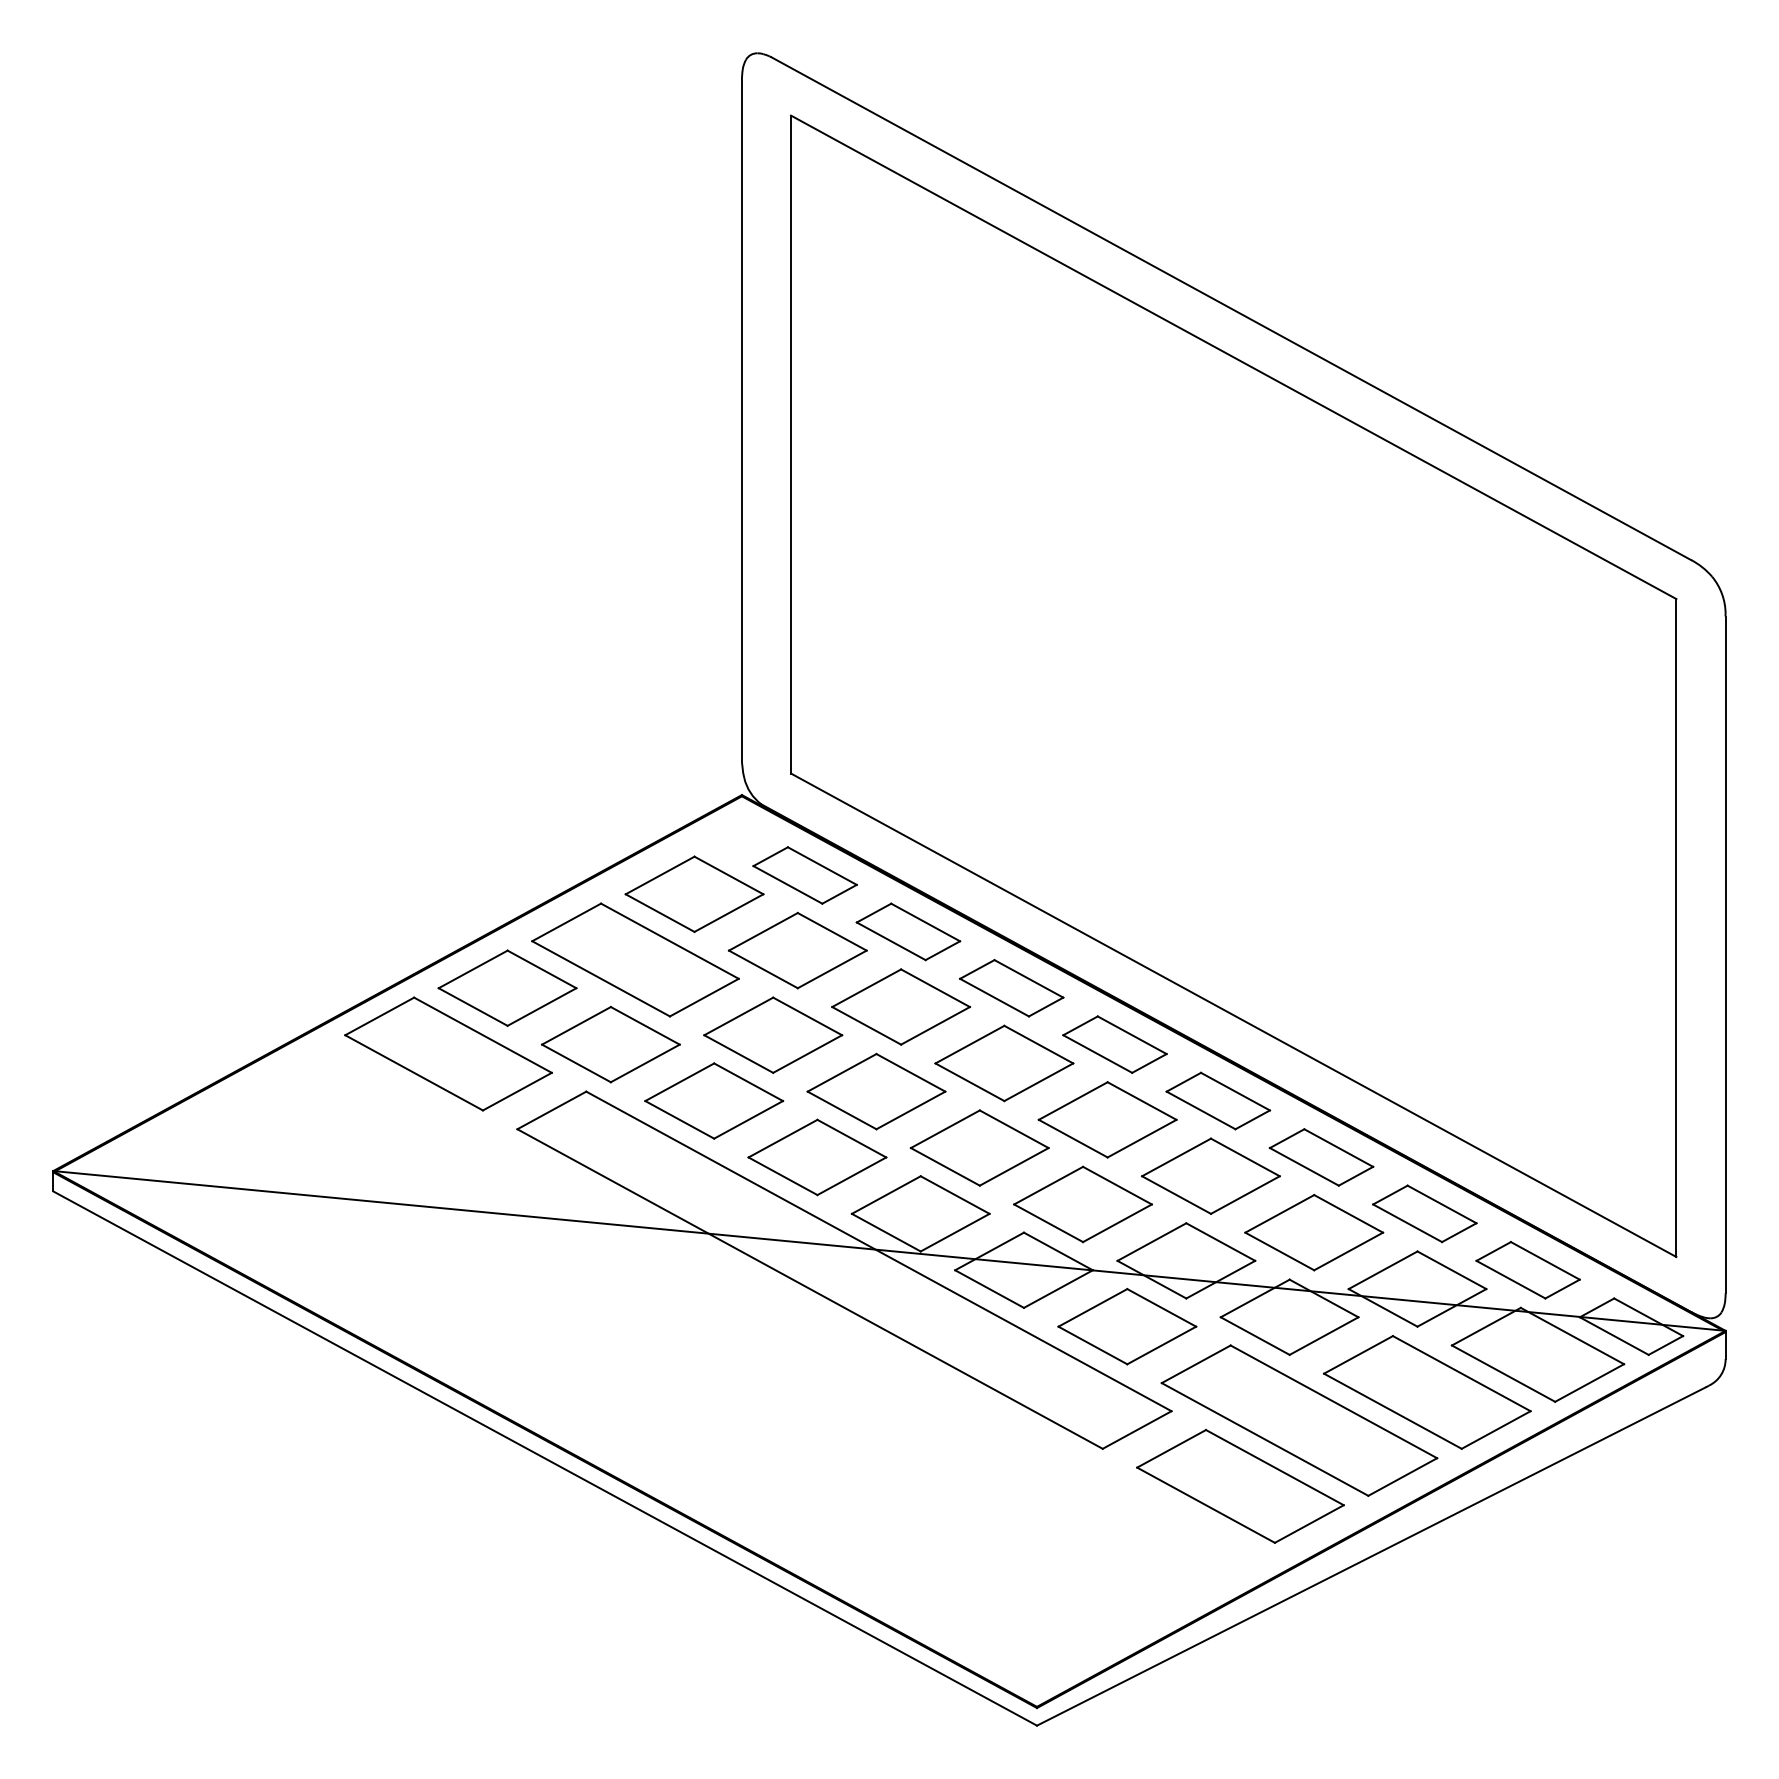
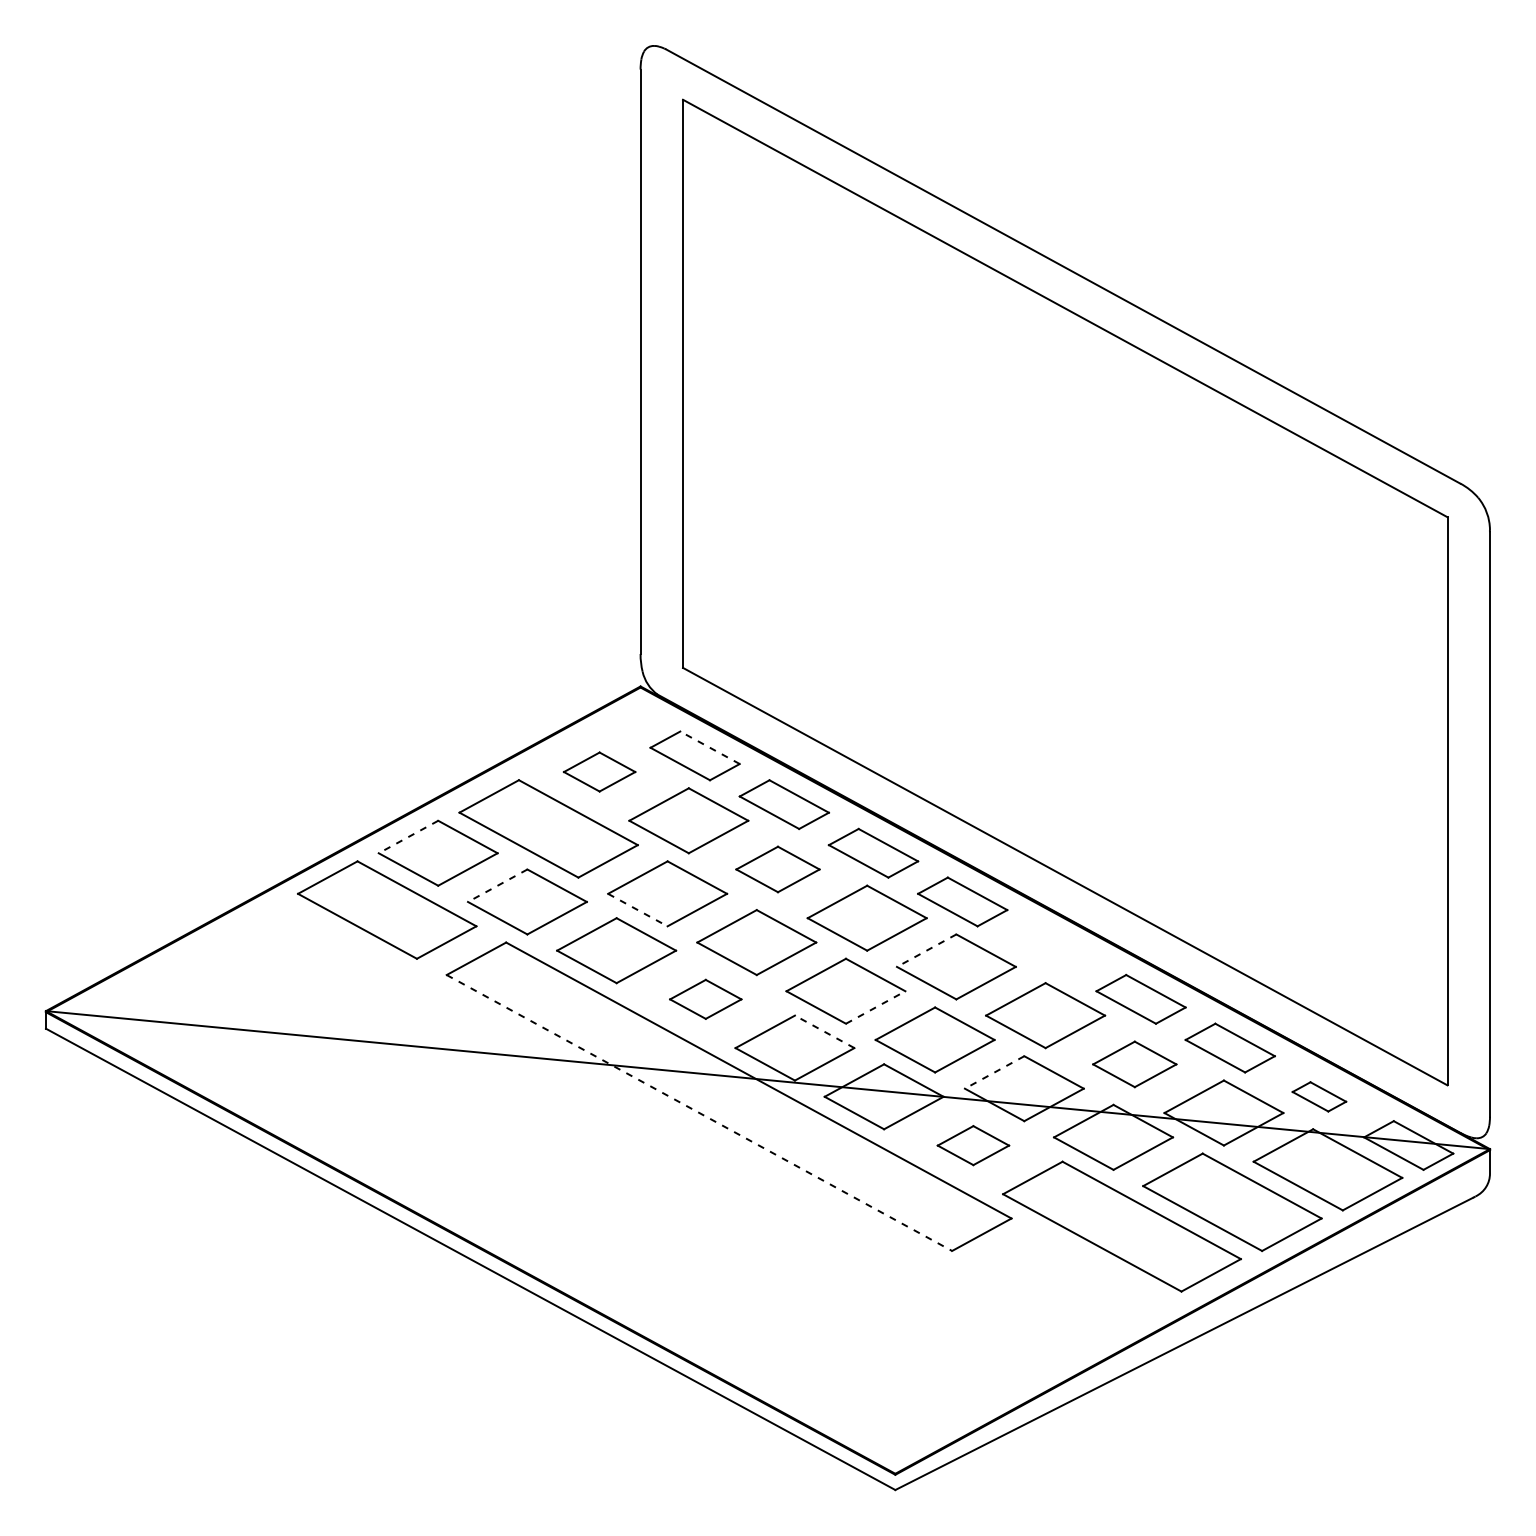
line: (821, 865) -> (709, 747), solid -> dashed
part: (694, 893) -> (599, 771), size x0.6
line: (472, 969) -> (407, 837), solid -> dashed
part: (900, 1006) -> (777, 869), size x0.7
line: (576, 1026) -> (497, 886), solid -> dashed
line: (739, 1054) -> (638, 910), solid -> dashed
part: (1218, 1100) -> (1052, 950), removed
line: (1072, 1101) -> (926, 951), solid -> dashed
part: (817, 1157) -> (705, 999), size x0.6
line: (1014, 1166) -> (875, 1007), solid -> dashed
line: (954, 1194) -> (824, 1031), solid -> dashed
part: (1314, 1232) -> (1134, 1064), size x0.7
line: (1151, 1242) -> (994, 1072), solid -> dashed
part: (1527, 1270) -> (1318, 1096), size x0.6
line: (810, 1289) -> (699, 1113), solid -> dashed
part: (1127, 1326) -> (973, 1145), size x0.6
part: (1240, 1486) -> (1071, 1283), removed

